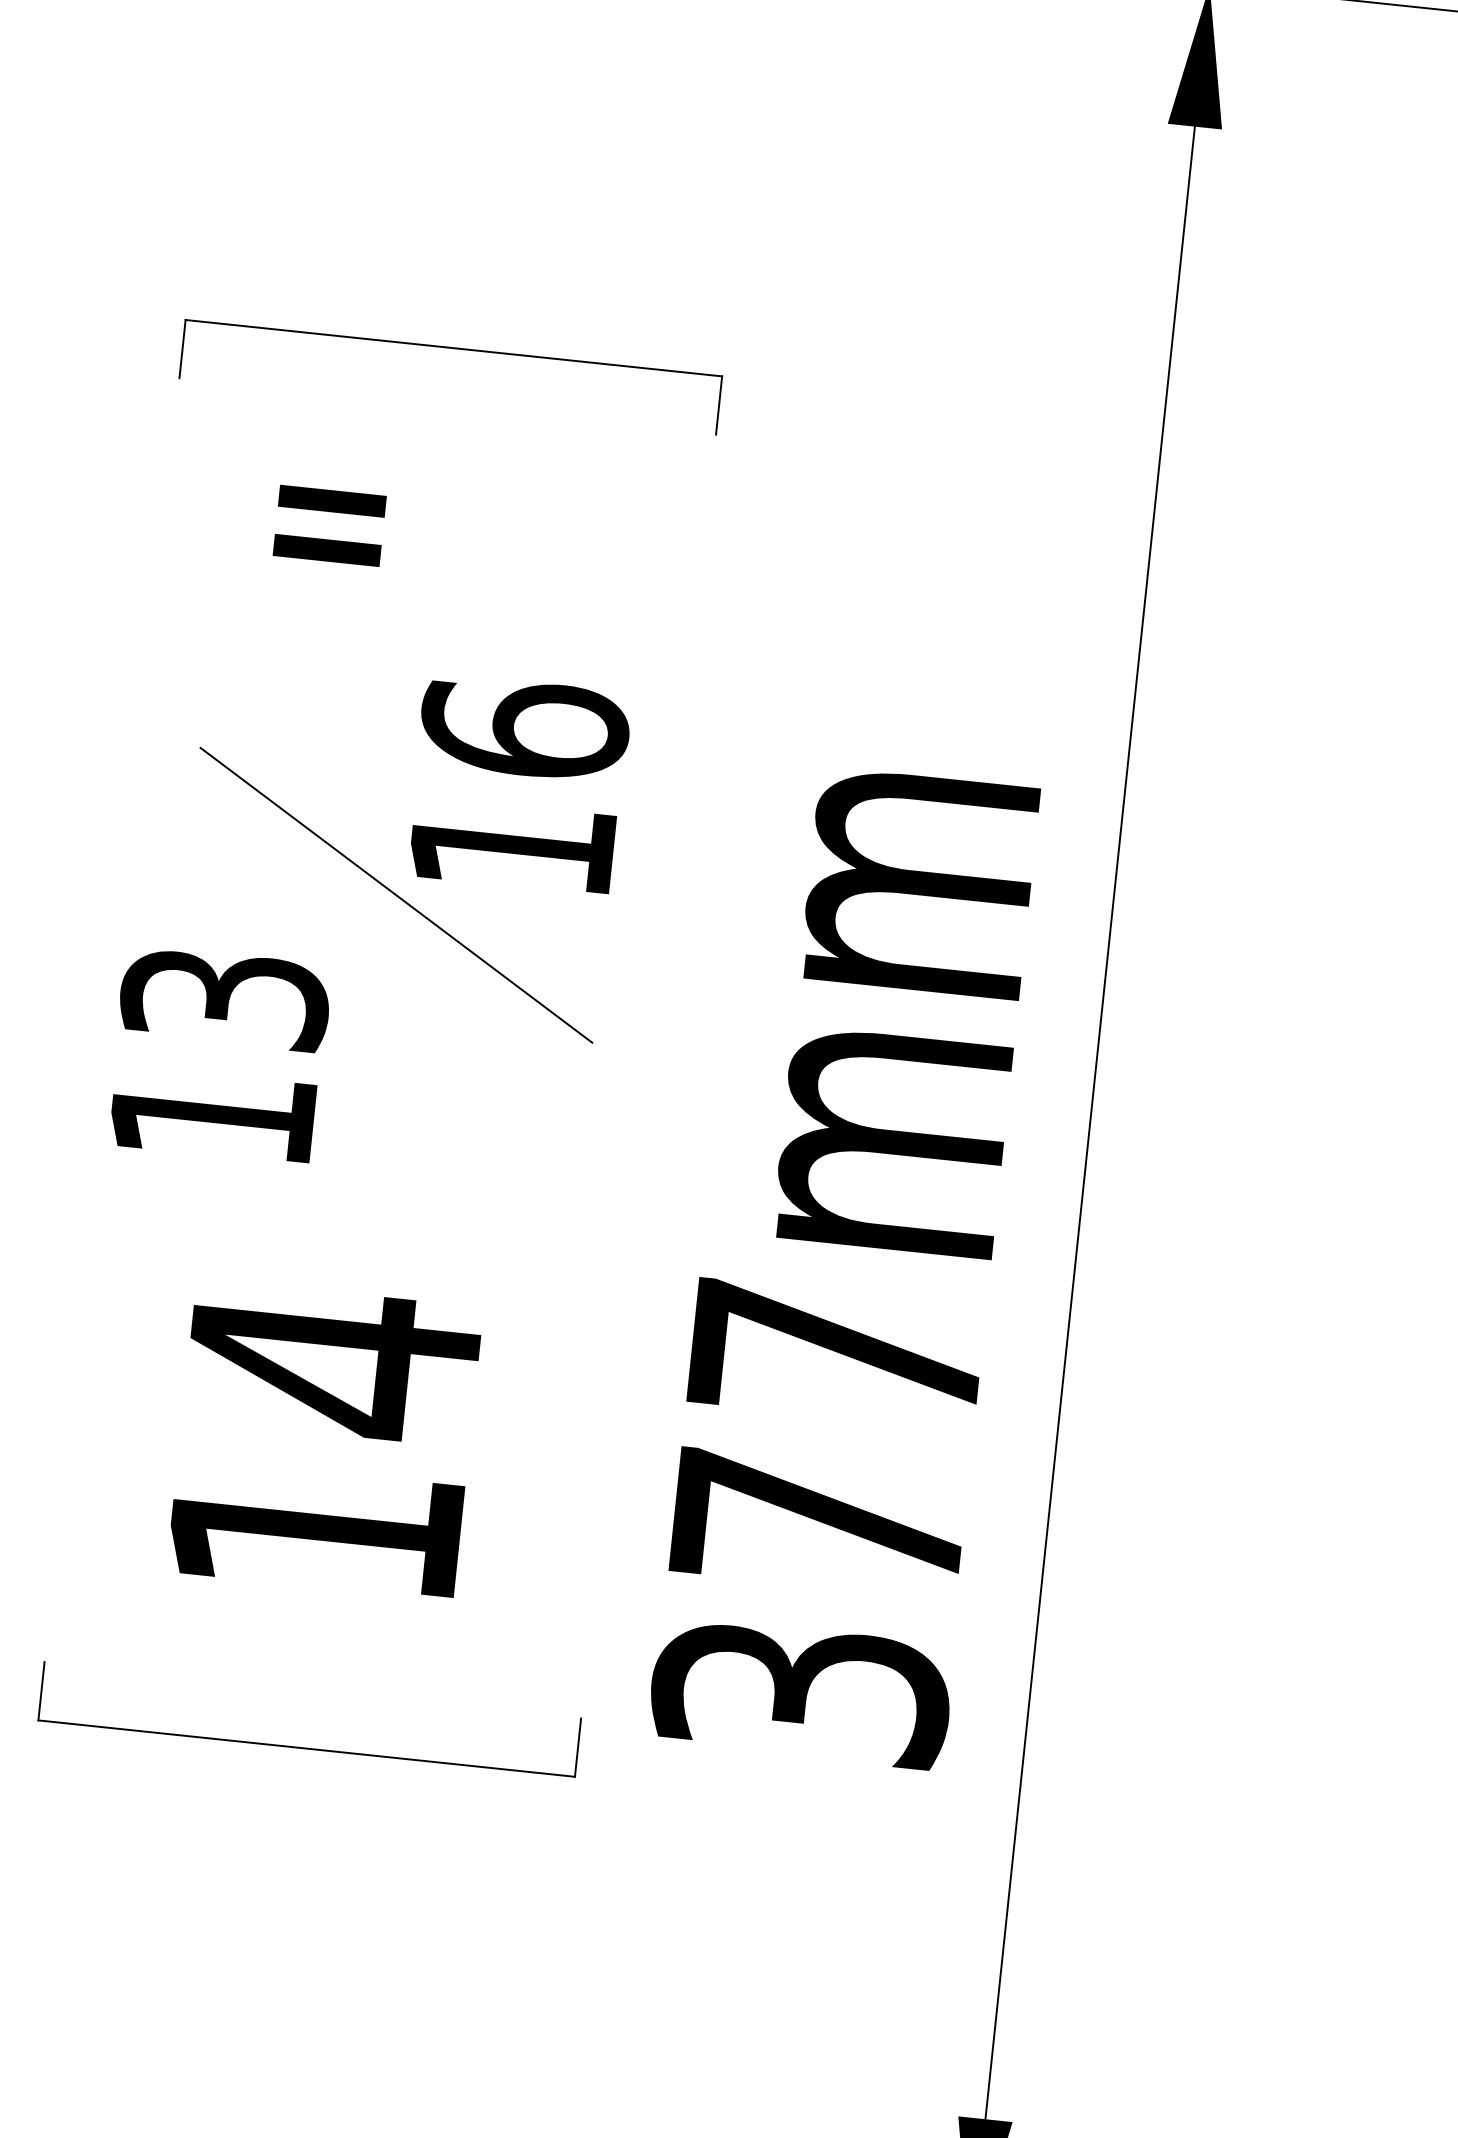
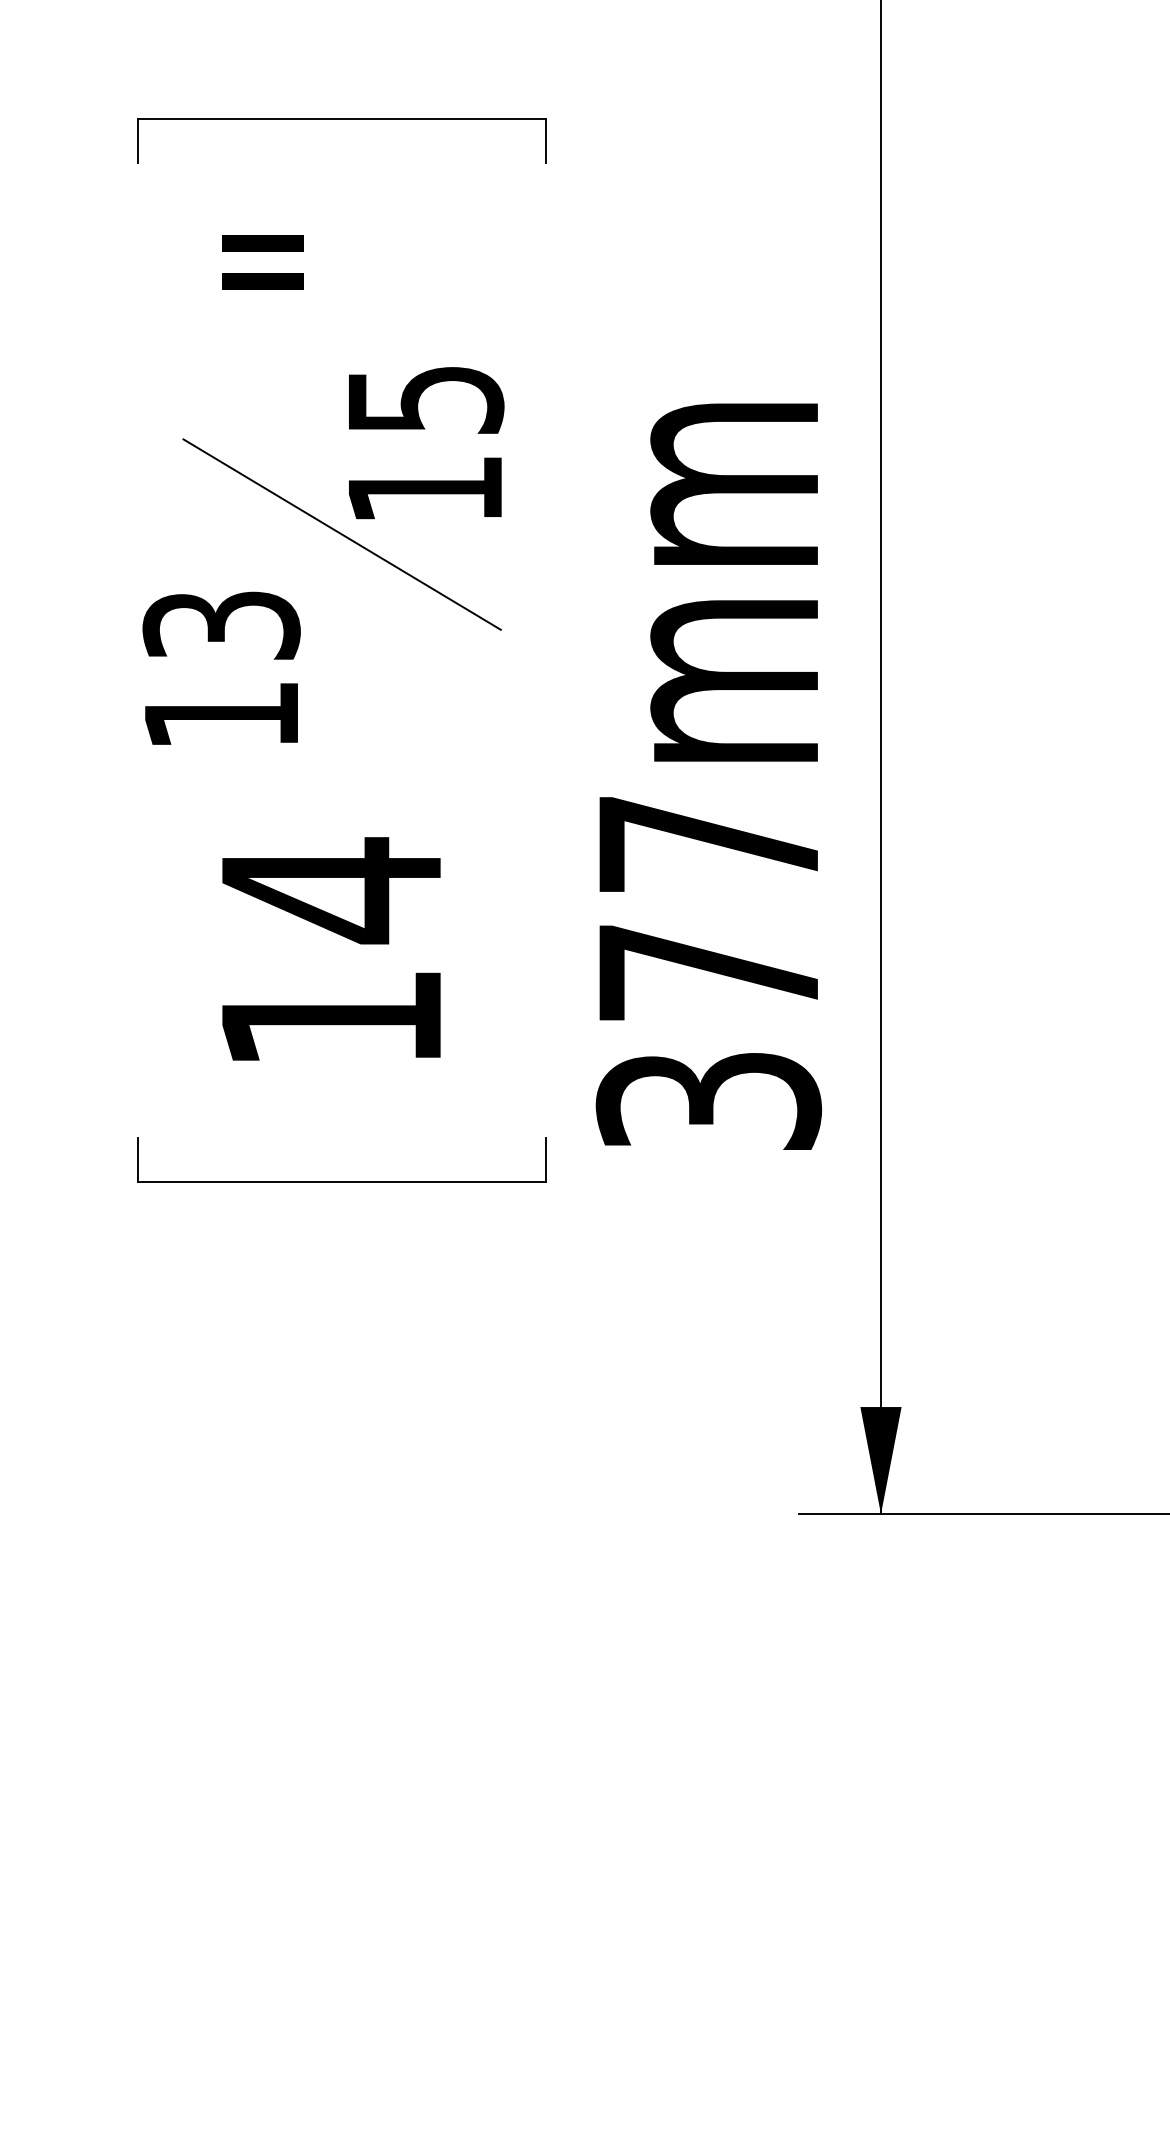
text: (525, 727) -> (425, 398), 16 -> 15

